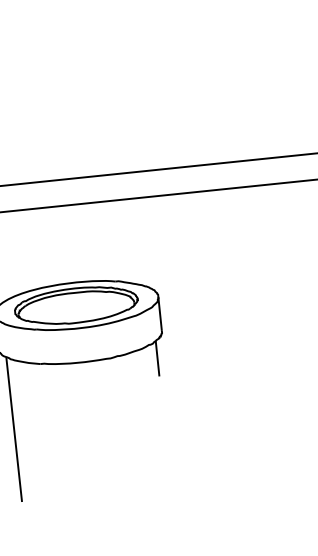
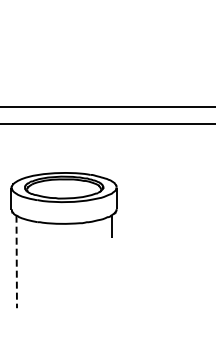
line: (13, 430) -> (16, 262), solid -> dashed

